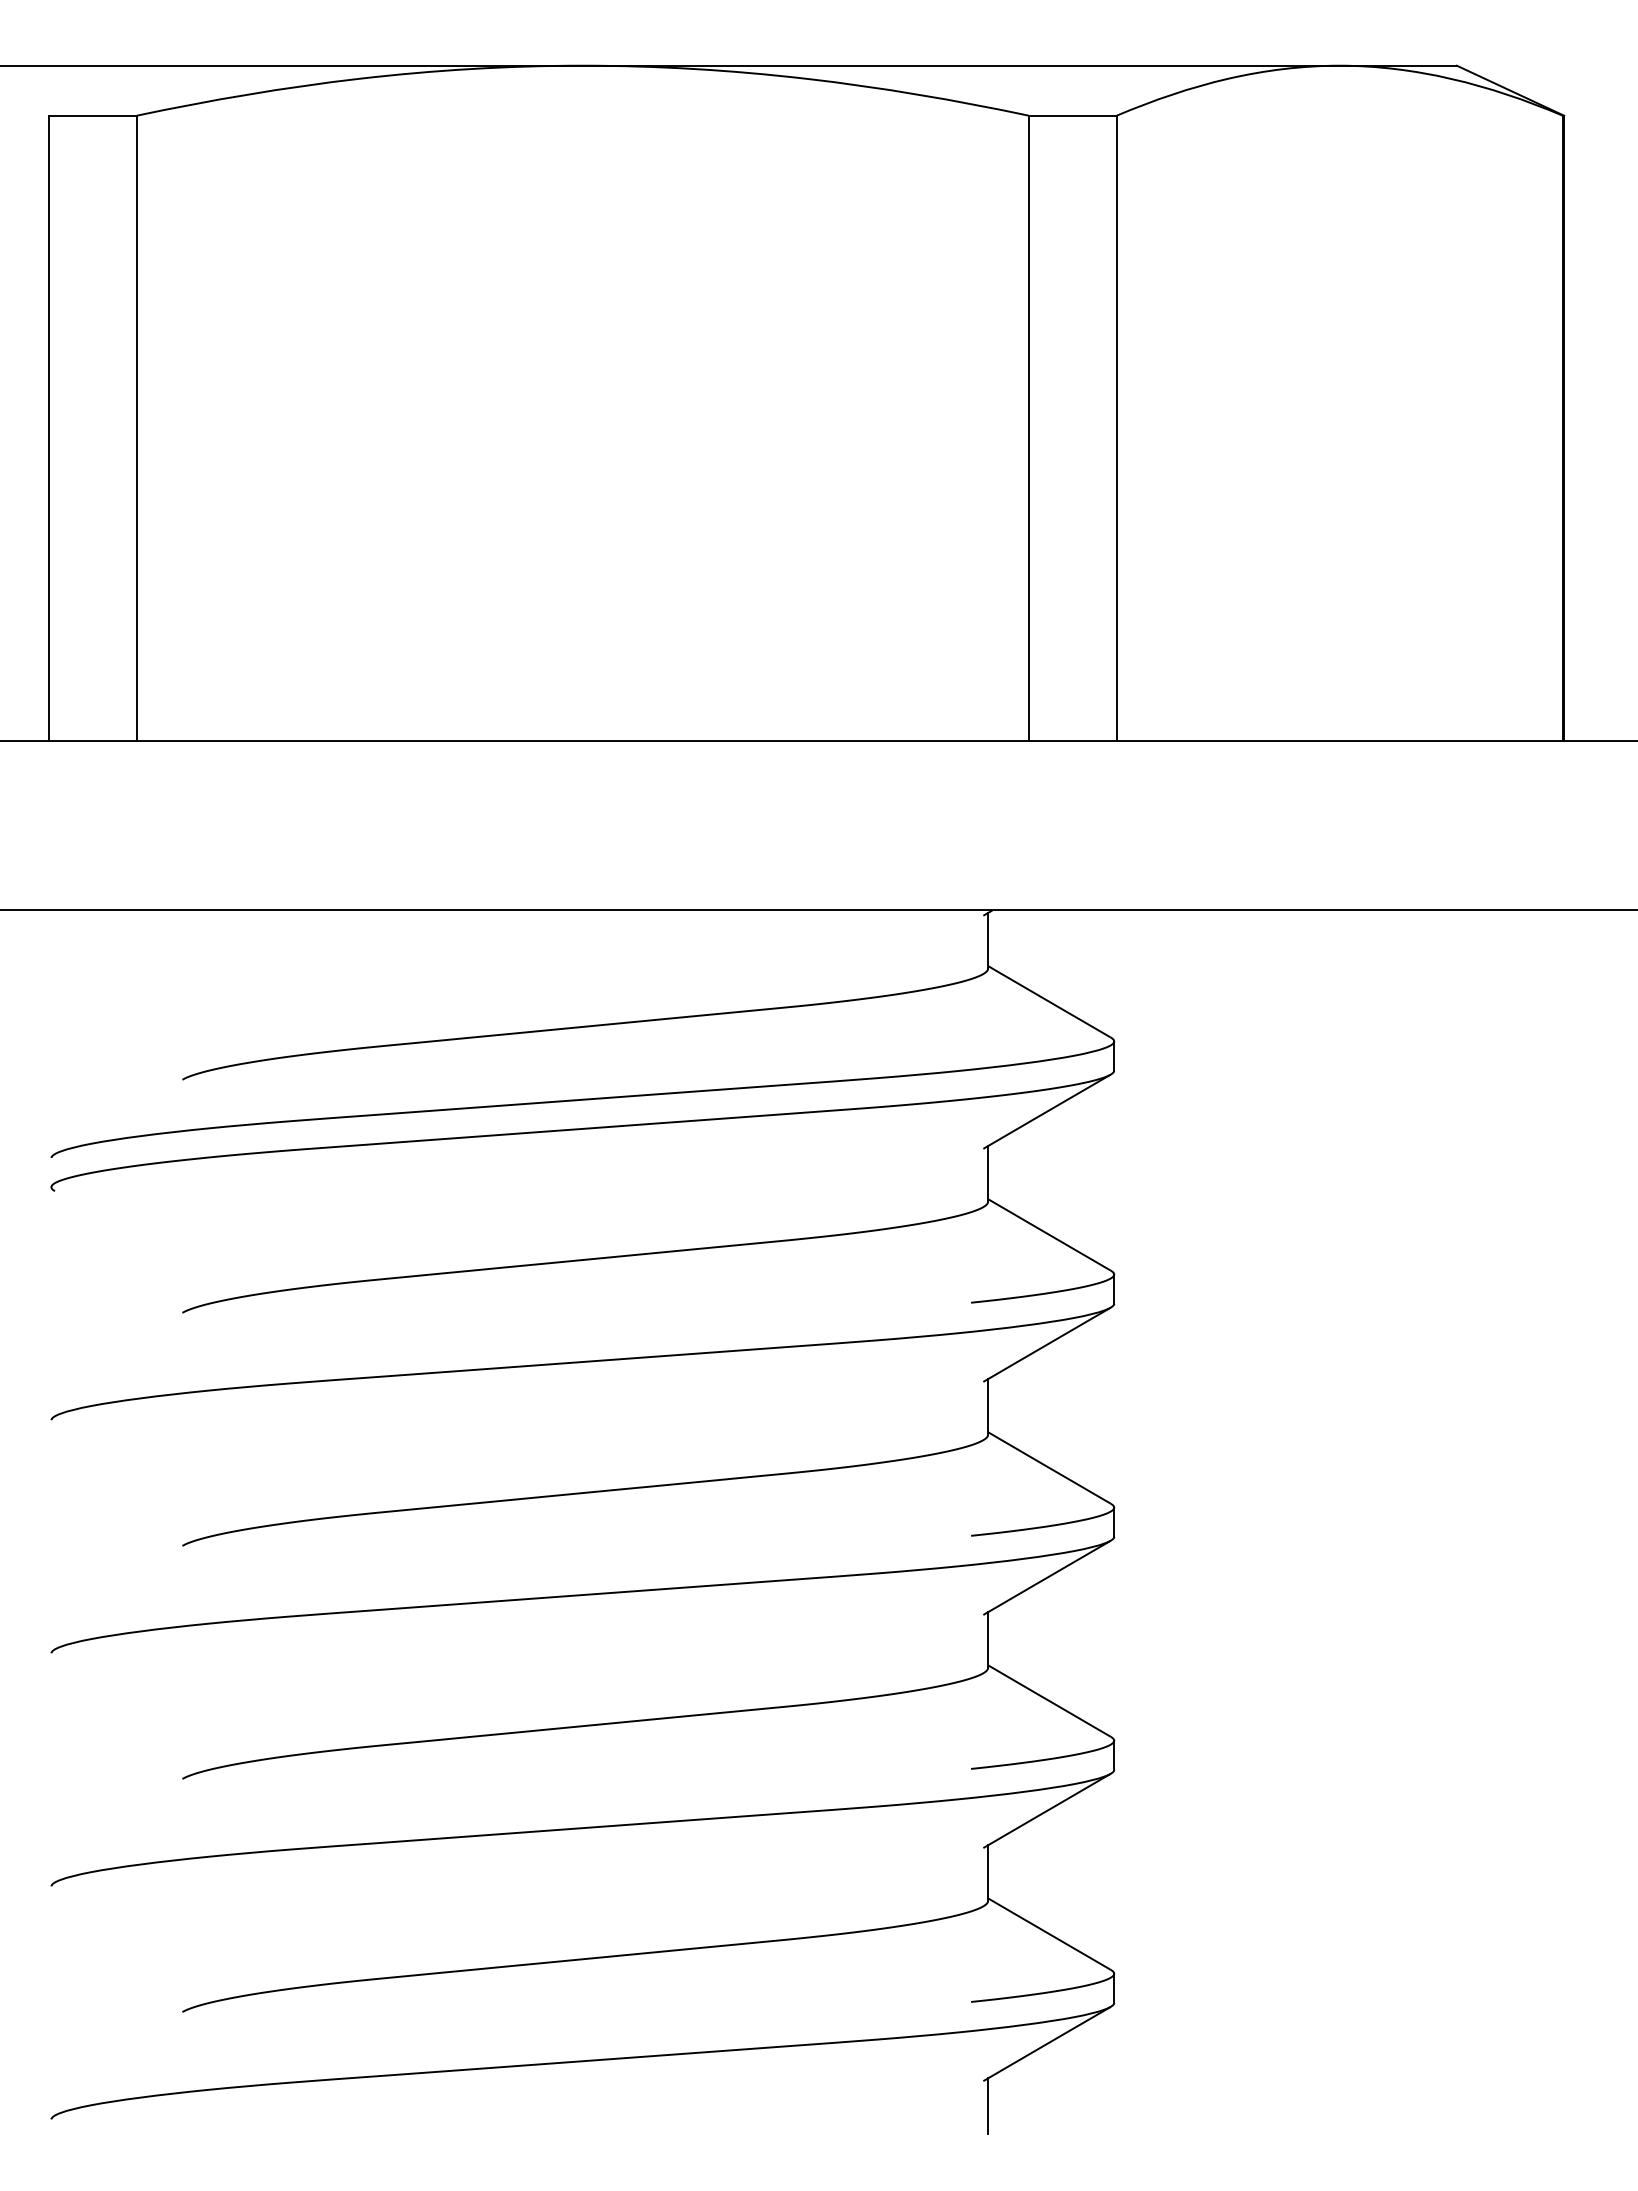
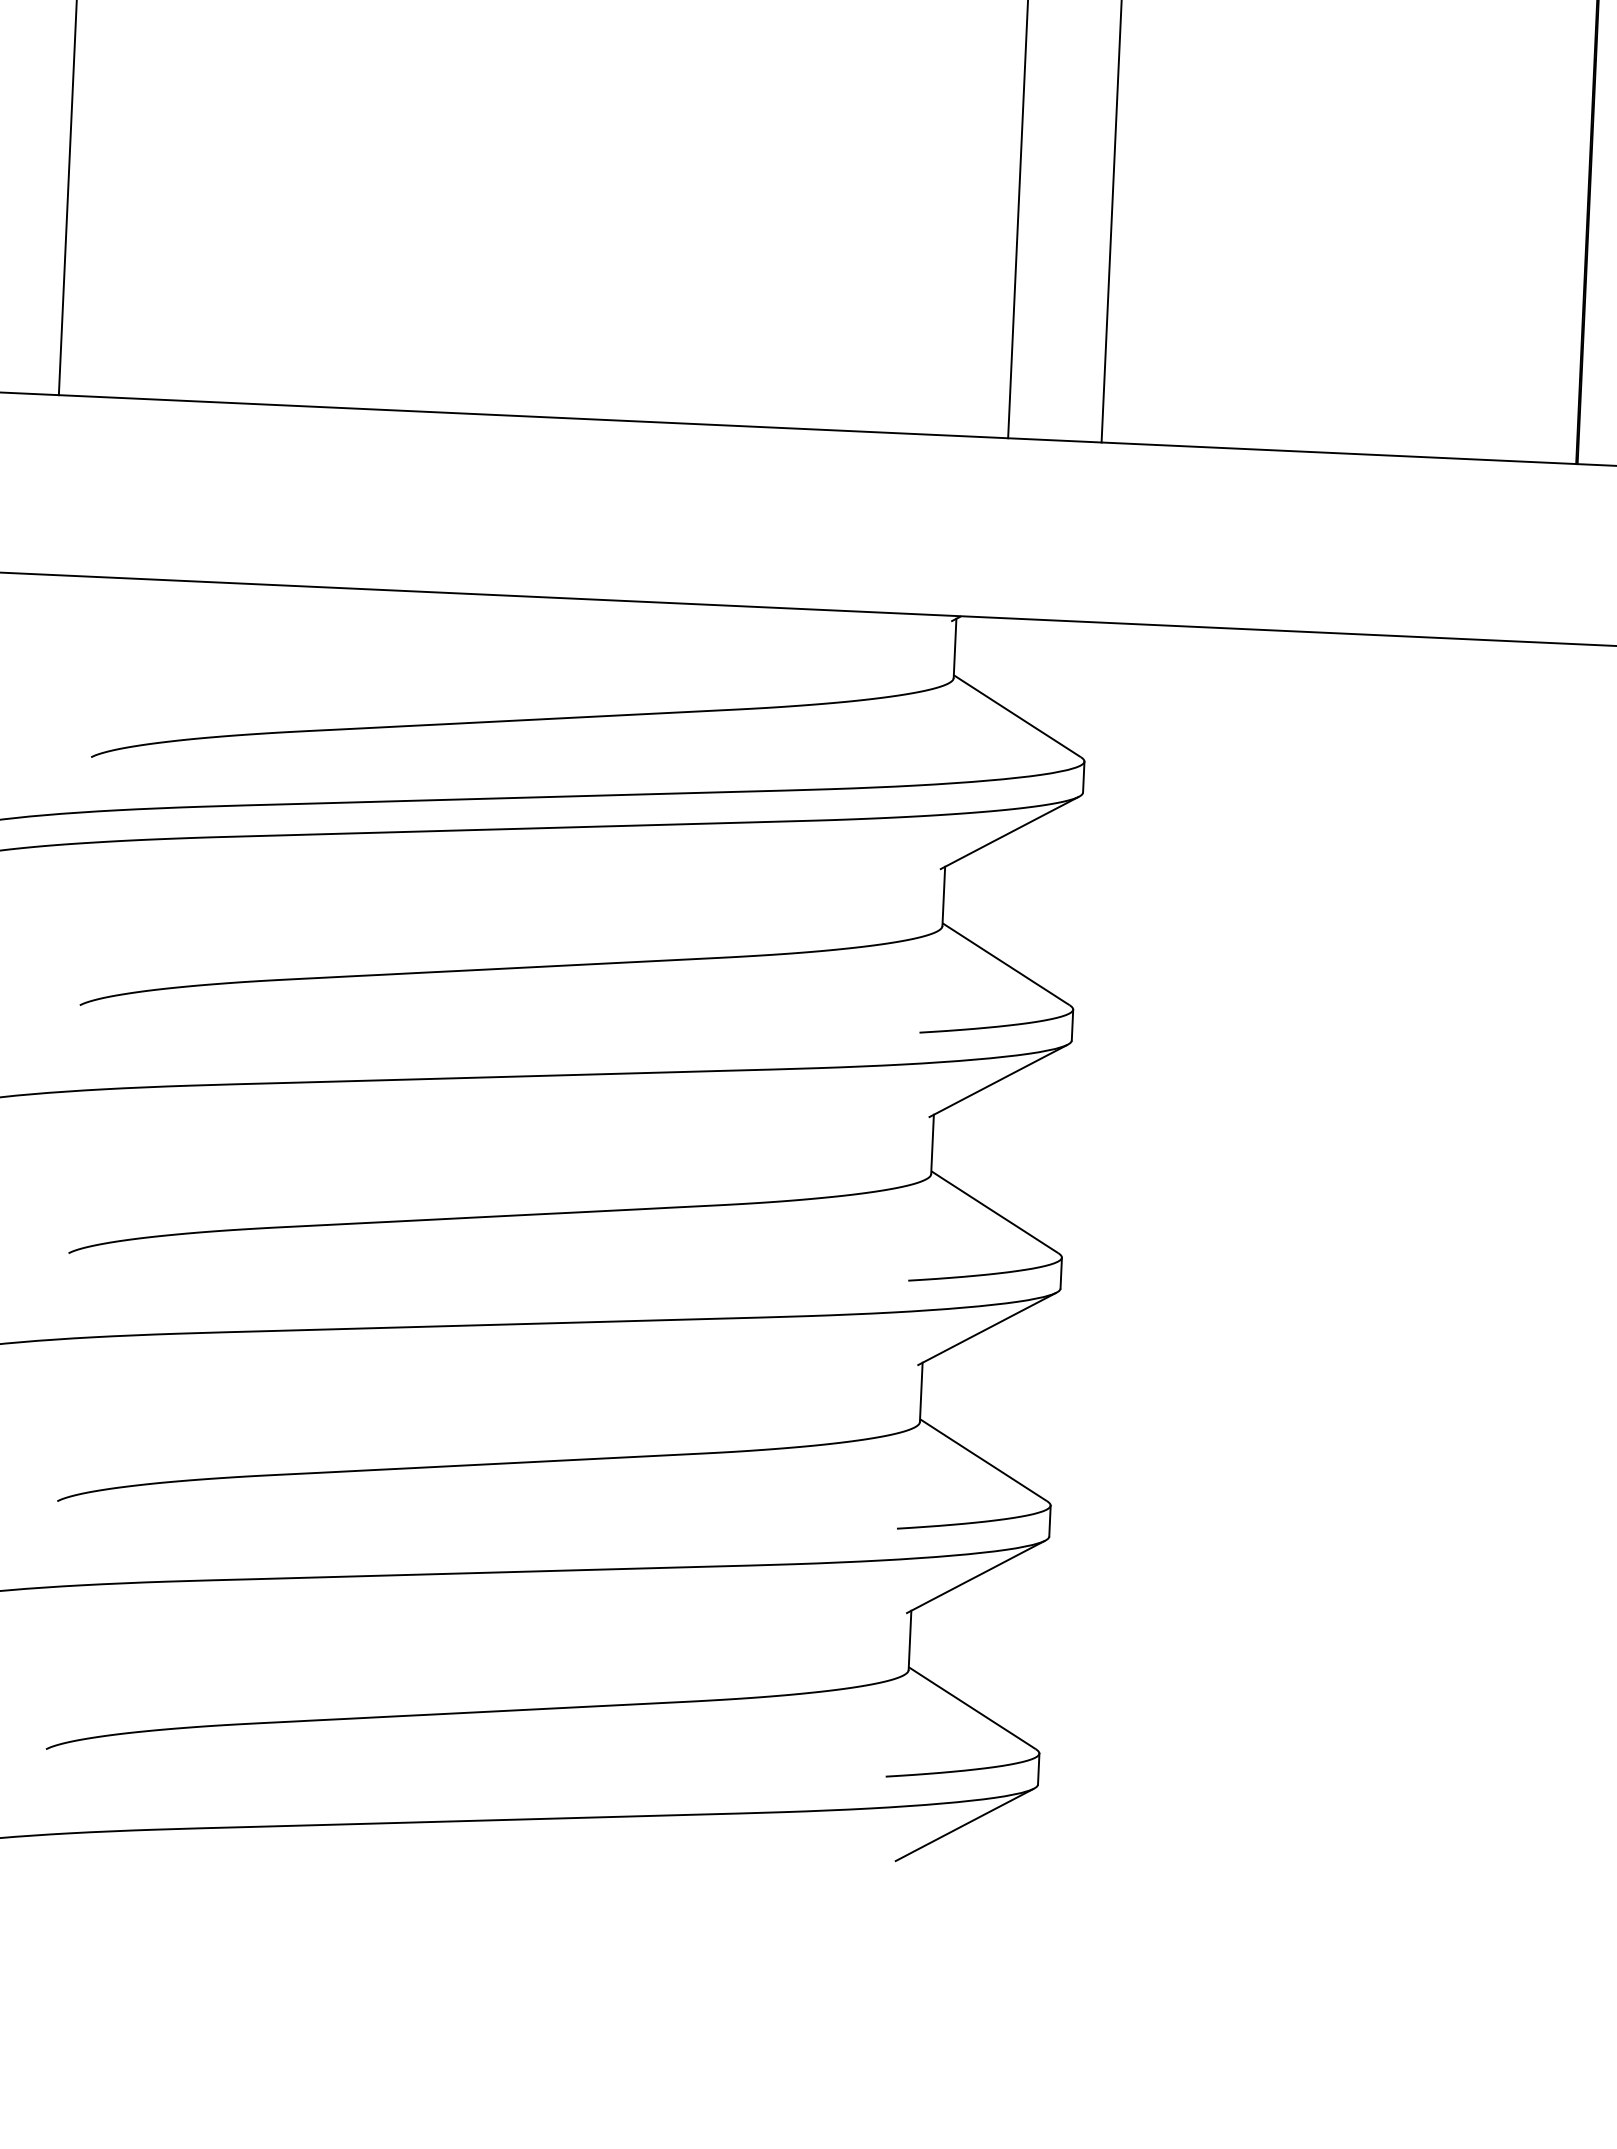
line: (988, 2106) -> (899, 1888), removed

